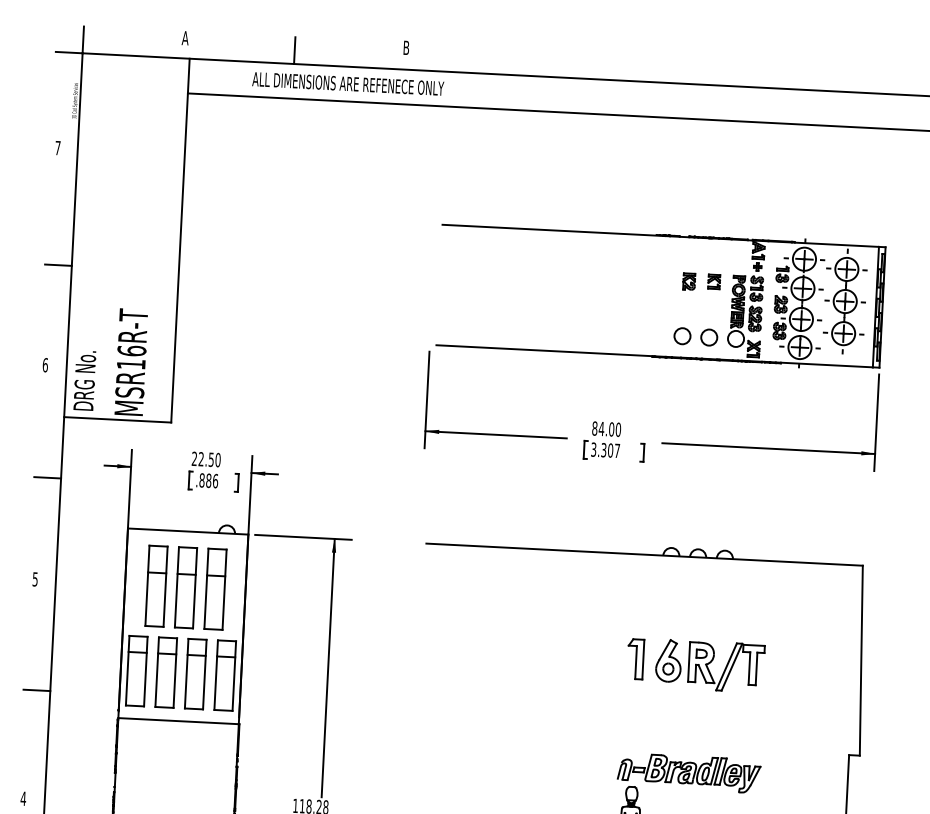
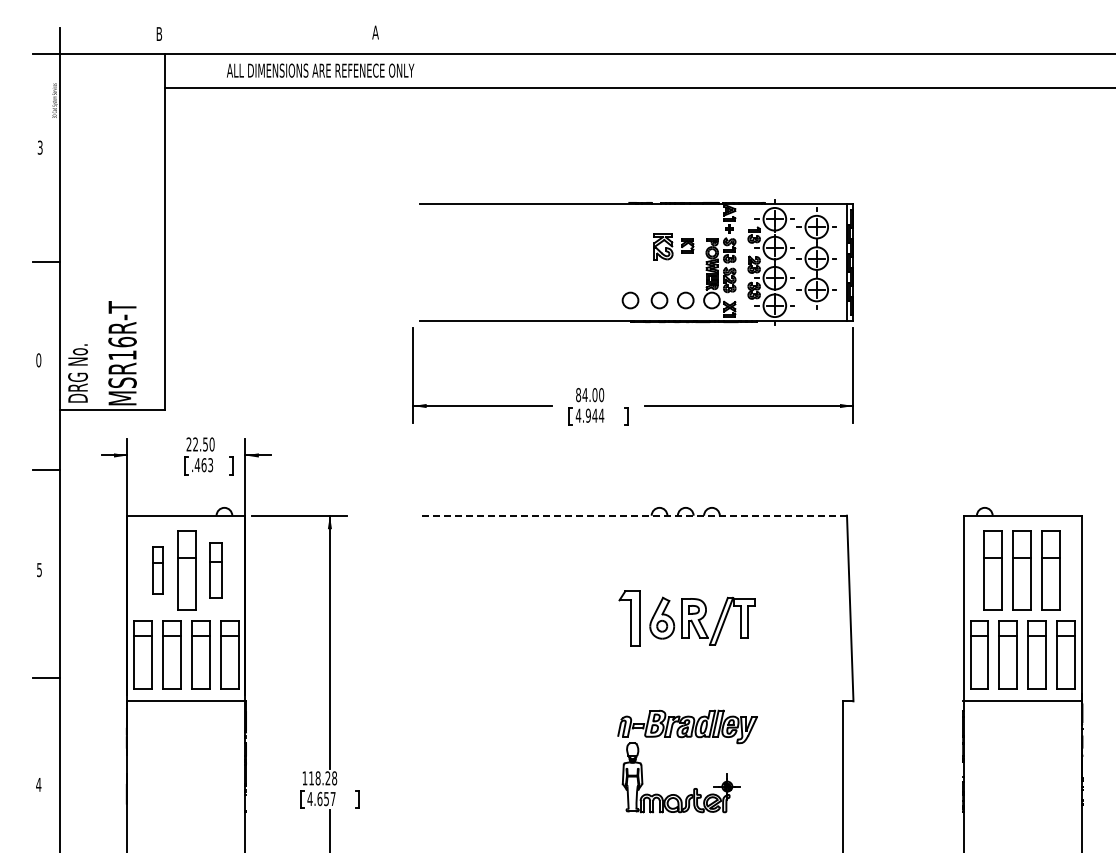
text: (185, 37) -> (159, 33), A -> B
text: (406, 47) -> (375, 32), B -> A
line: (294, 50) -> (266, 40), removed
text: (57, 147) -> (39, 147), 7 -> 3
part: (689, 281) -> (663, 246), size x1.6
circle: (652, 334) -> (630, 300), added
text: (45, 365) -> (38, 360), 6 -> 0
text: (605, 450) -> (589, 415), 3.307 -> 4.944
text: (208, 481) -> (203, 465), .886 -> .463
line: (644, 554) -> (633, 515), solid -> dashed
part: (155, 585) -> (157, 570), size x0.6
part: (215, 588) -> (215, 570), size x0.7
part: (635, 658) -> (629, 617), size x1.4

